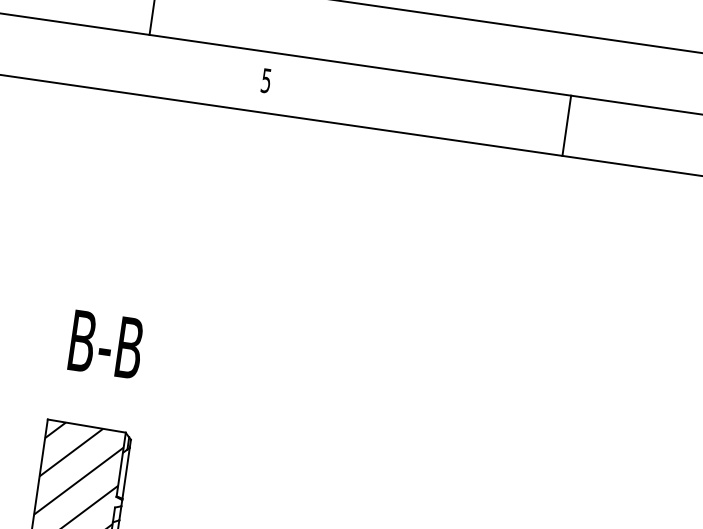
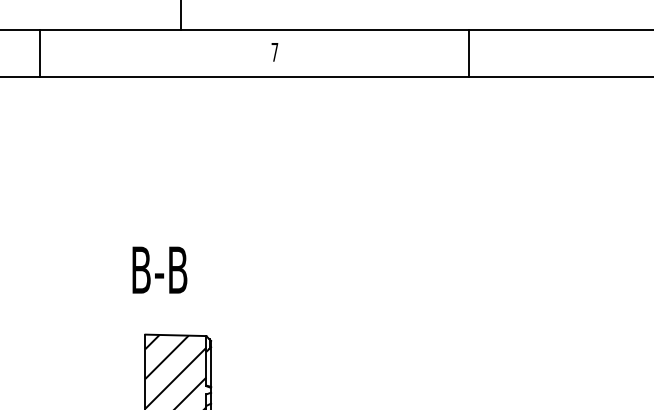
text: (265, 80) -> (274, 52), 5 -> 7
line: (566, 125) -> (468, 53), moved
text: (105, 343) -> (159, 269), moved

